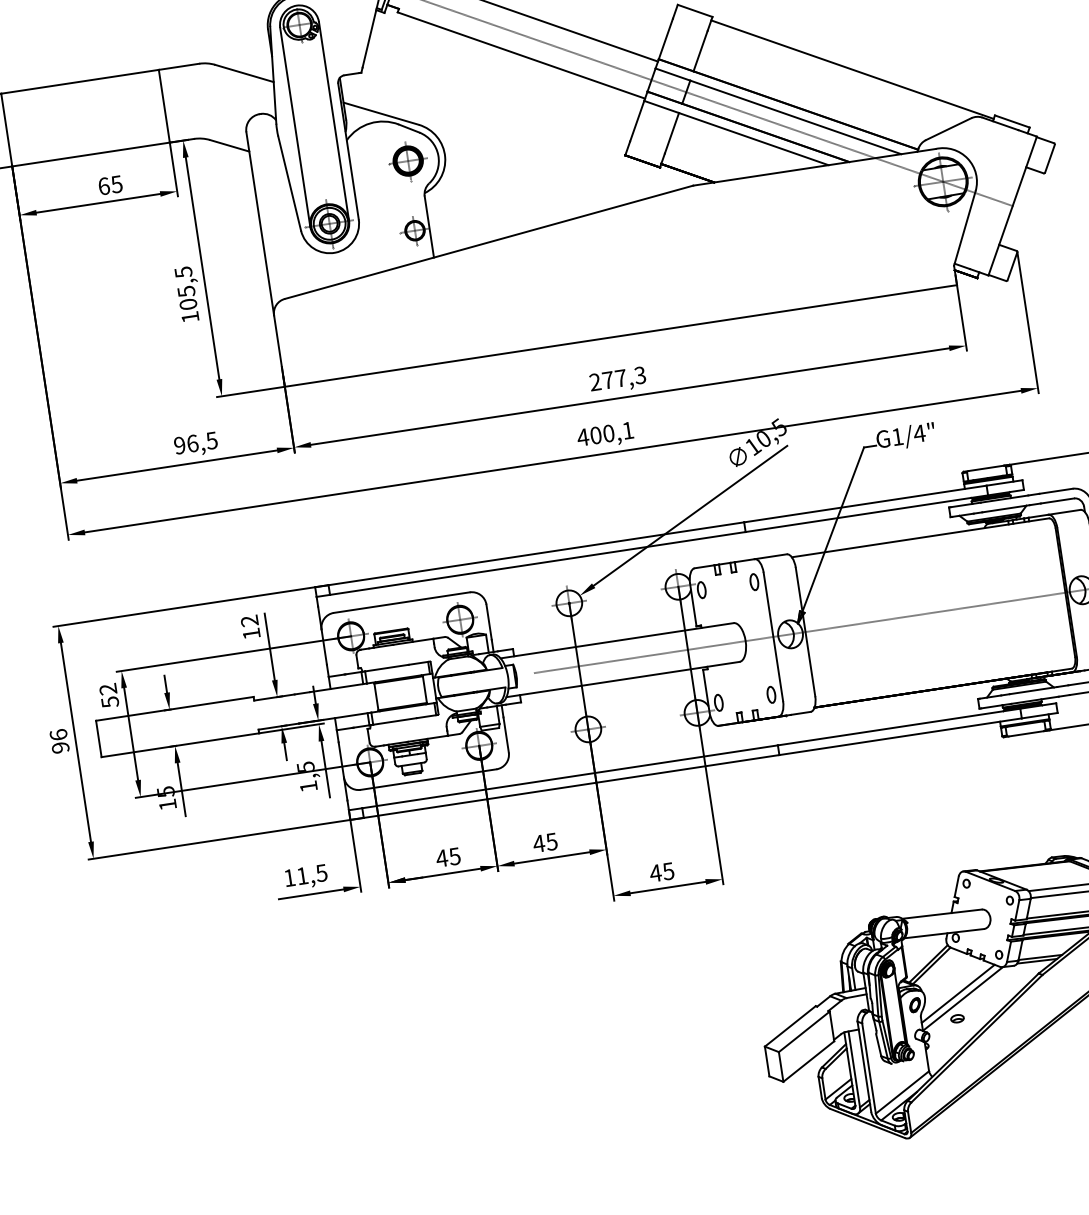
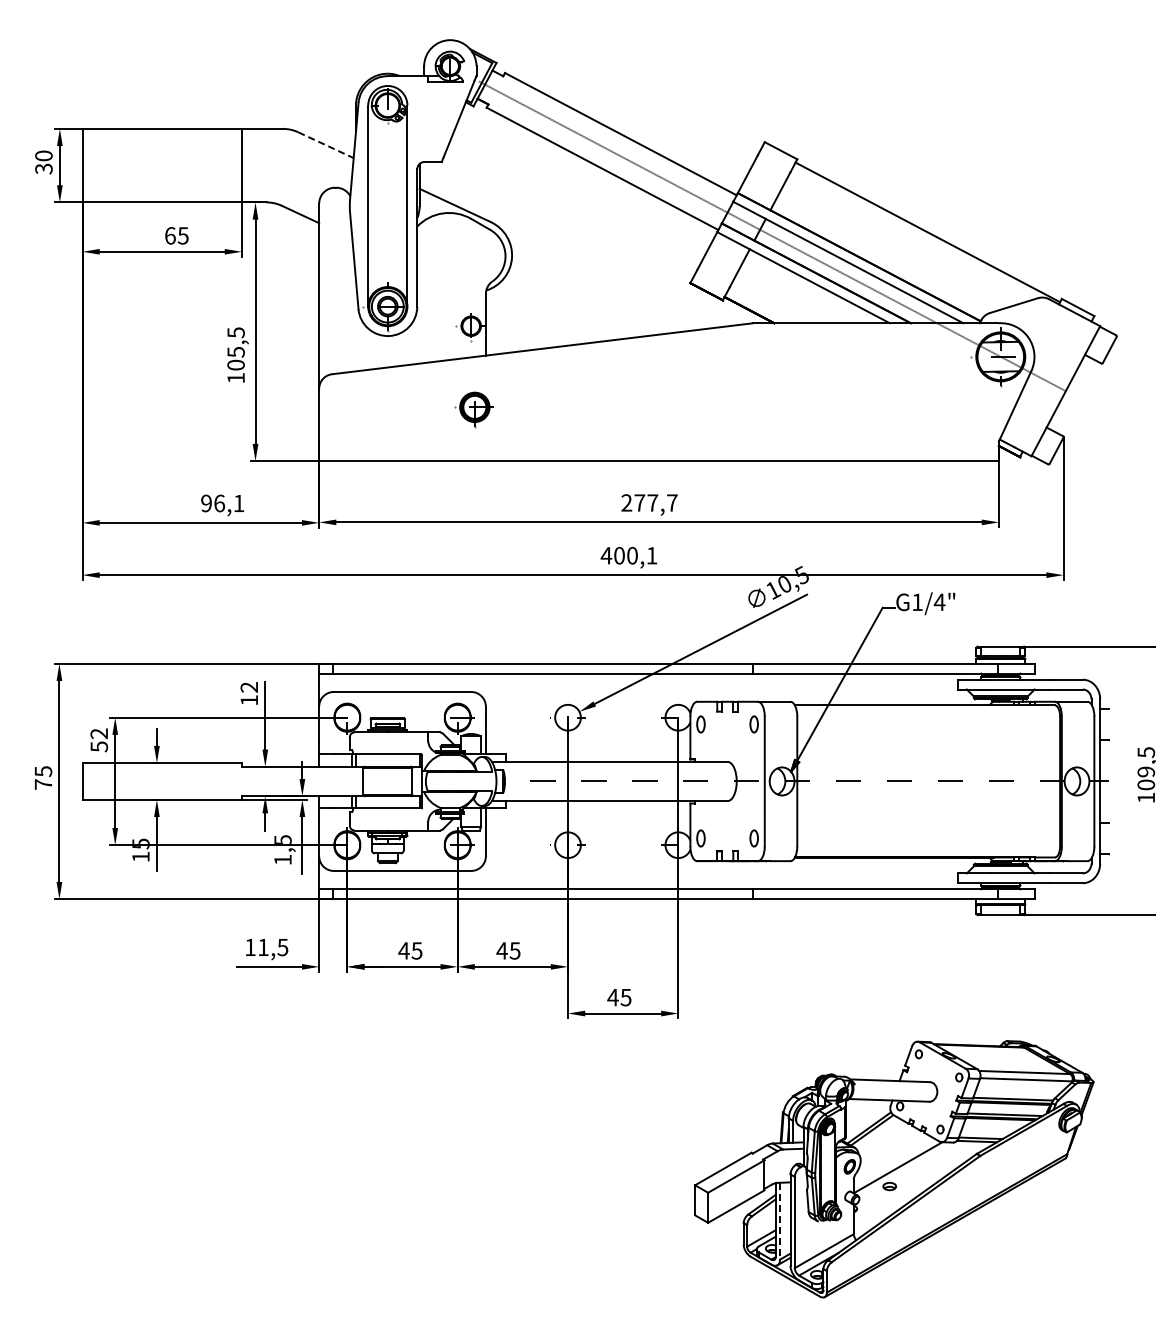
line: (244, 73) -> (326, 145), solid -> dashed
part: (407, 163) -> (473, 409), moved
text: (639, 375) -> (671, 502), 277,3 -> 277,7
text: (211, 440) -> (238, 503), 96,5 -> 96,1
text: (59, 740) -> (43, 777), 96 -> 75
line: (957, 993) -> (893, 1161), removed
line: (854, 1069) -> (780, 1221), solid -> dashed

